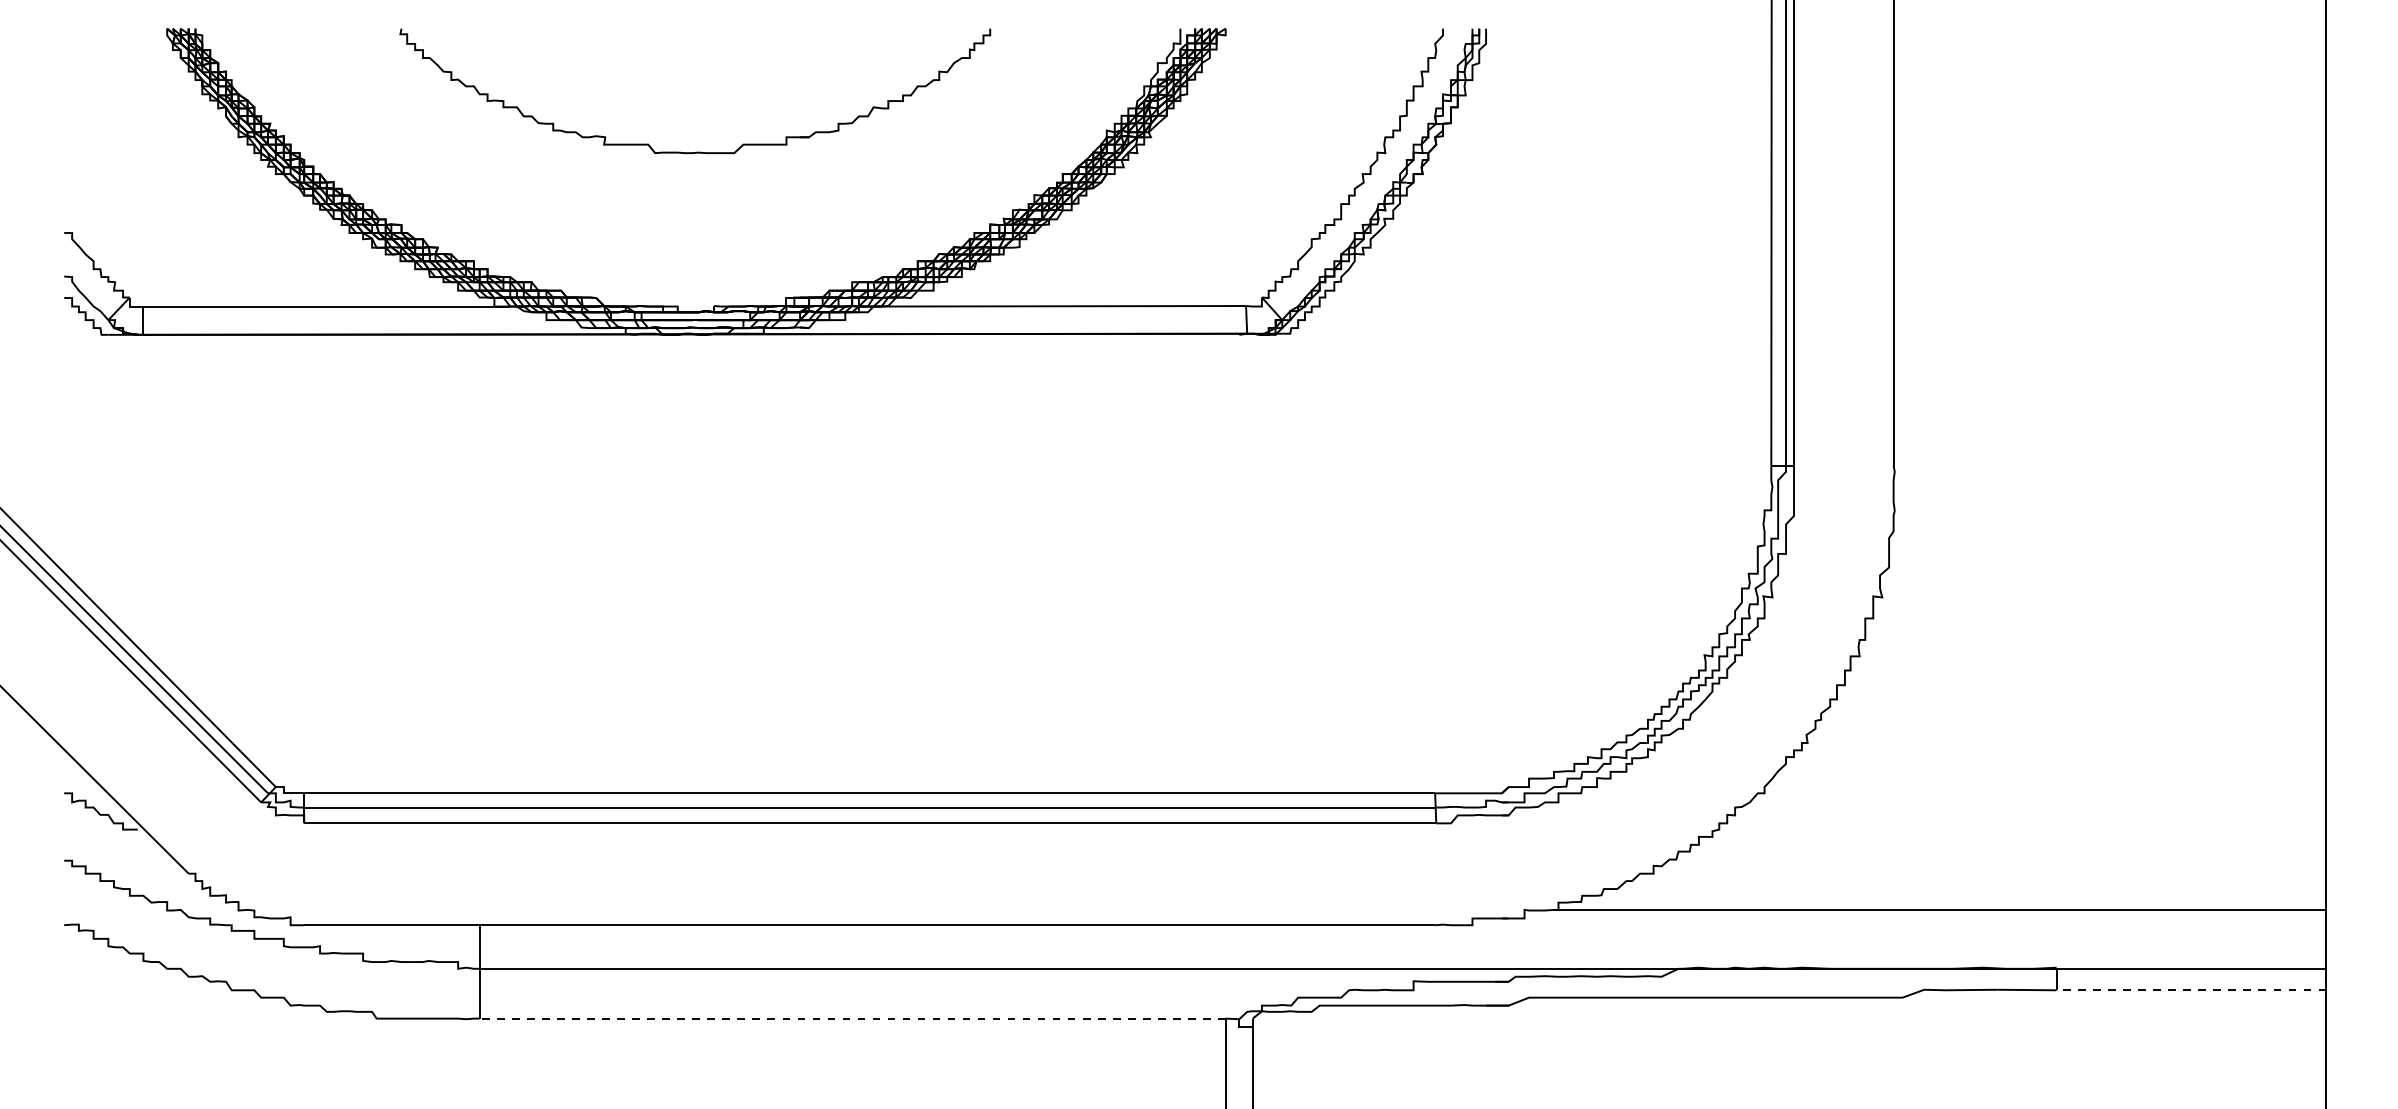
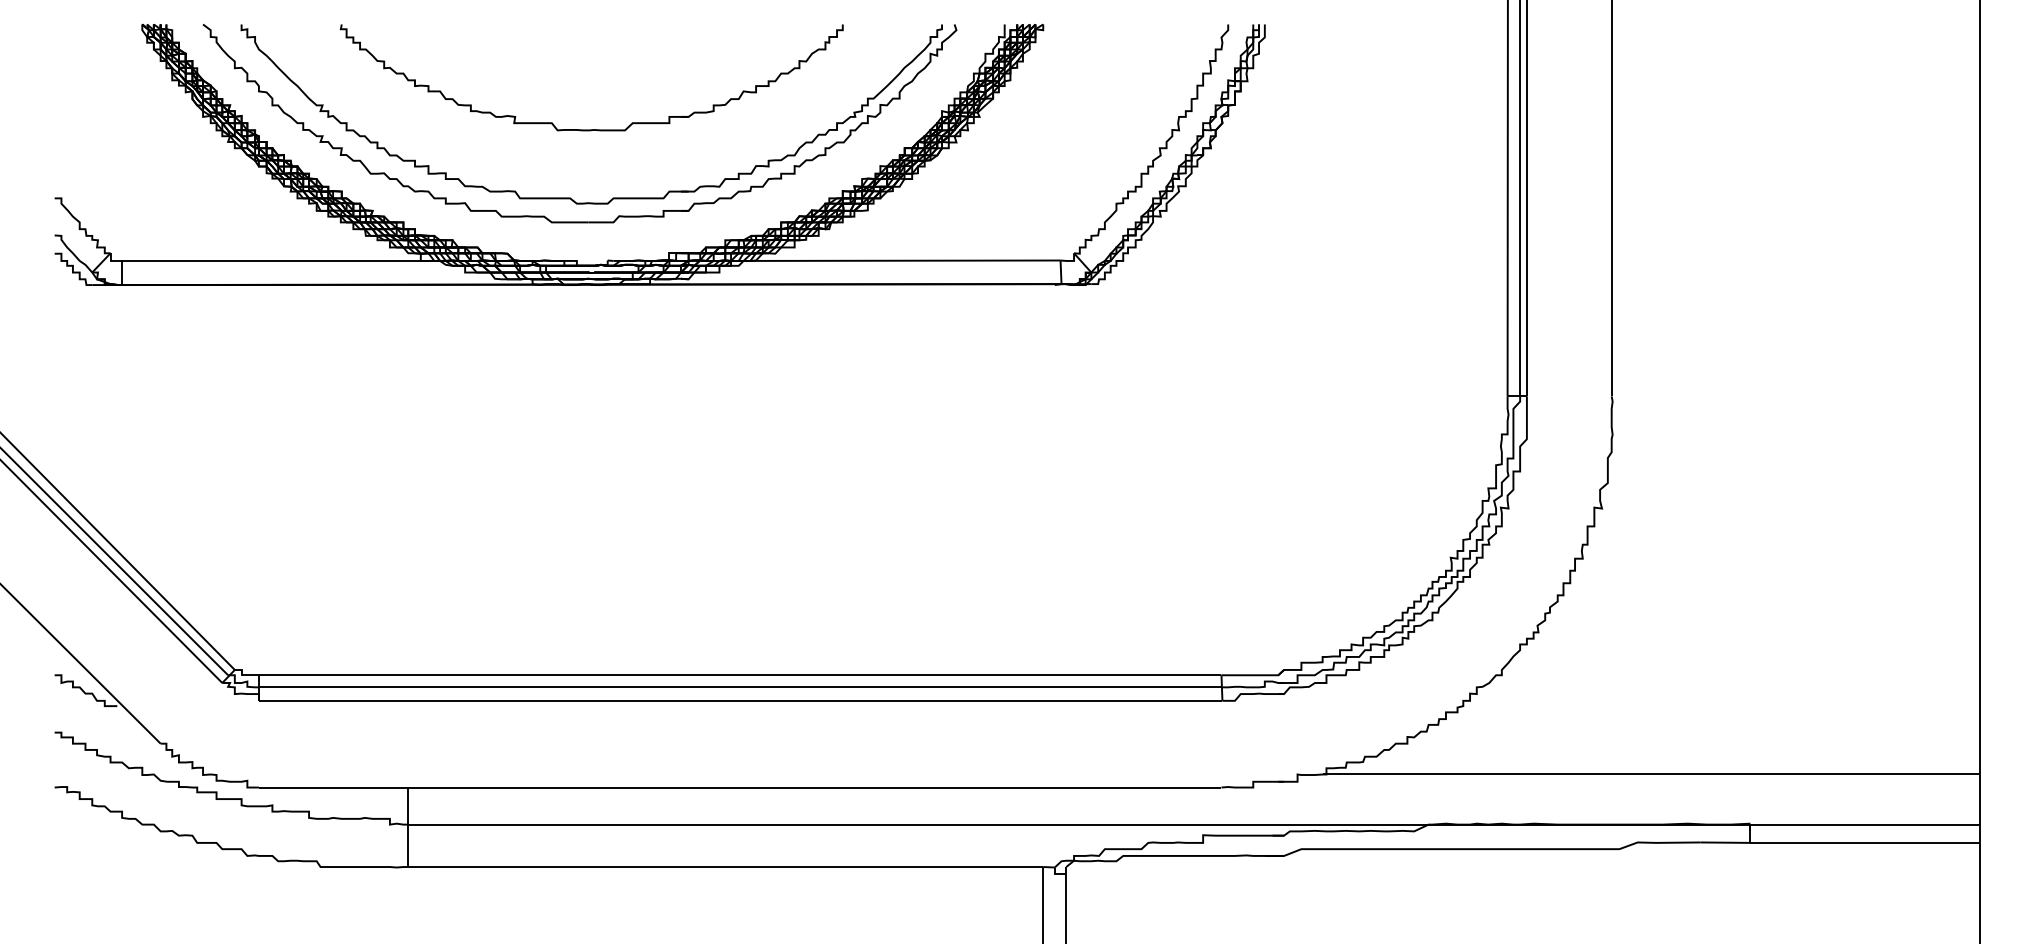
part: (670, 232) -> (570, 197), added
line: (2191, 990) -> (1865, 843), dashed -> solid
line: (852, 1018) -> (725, 866), dashed -> solid

